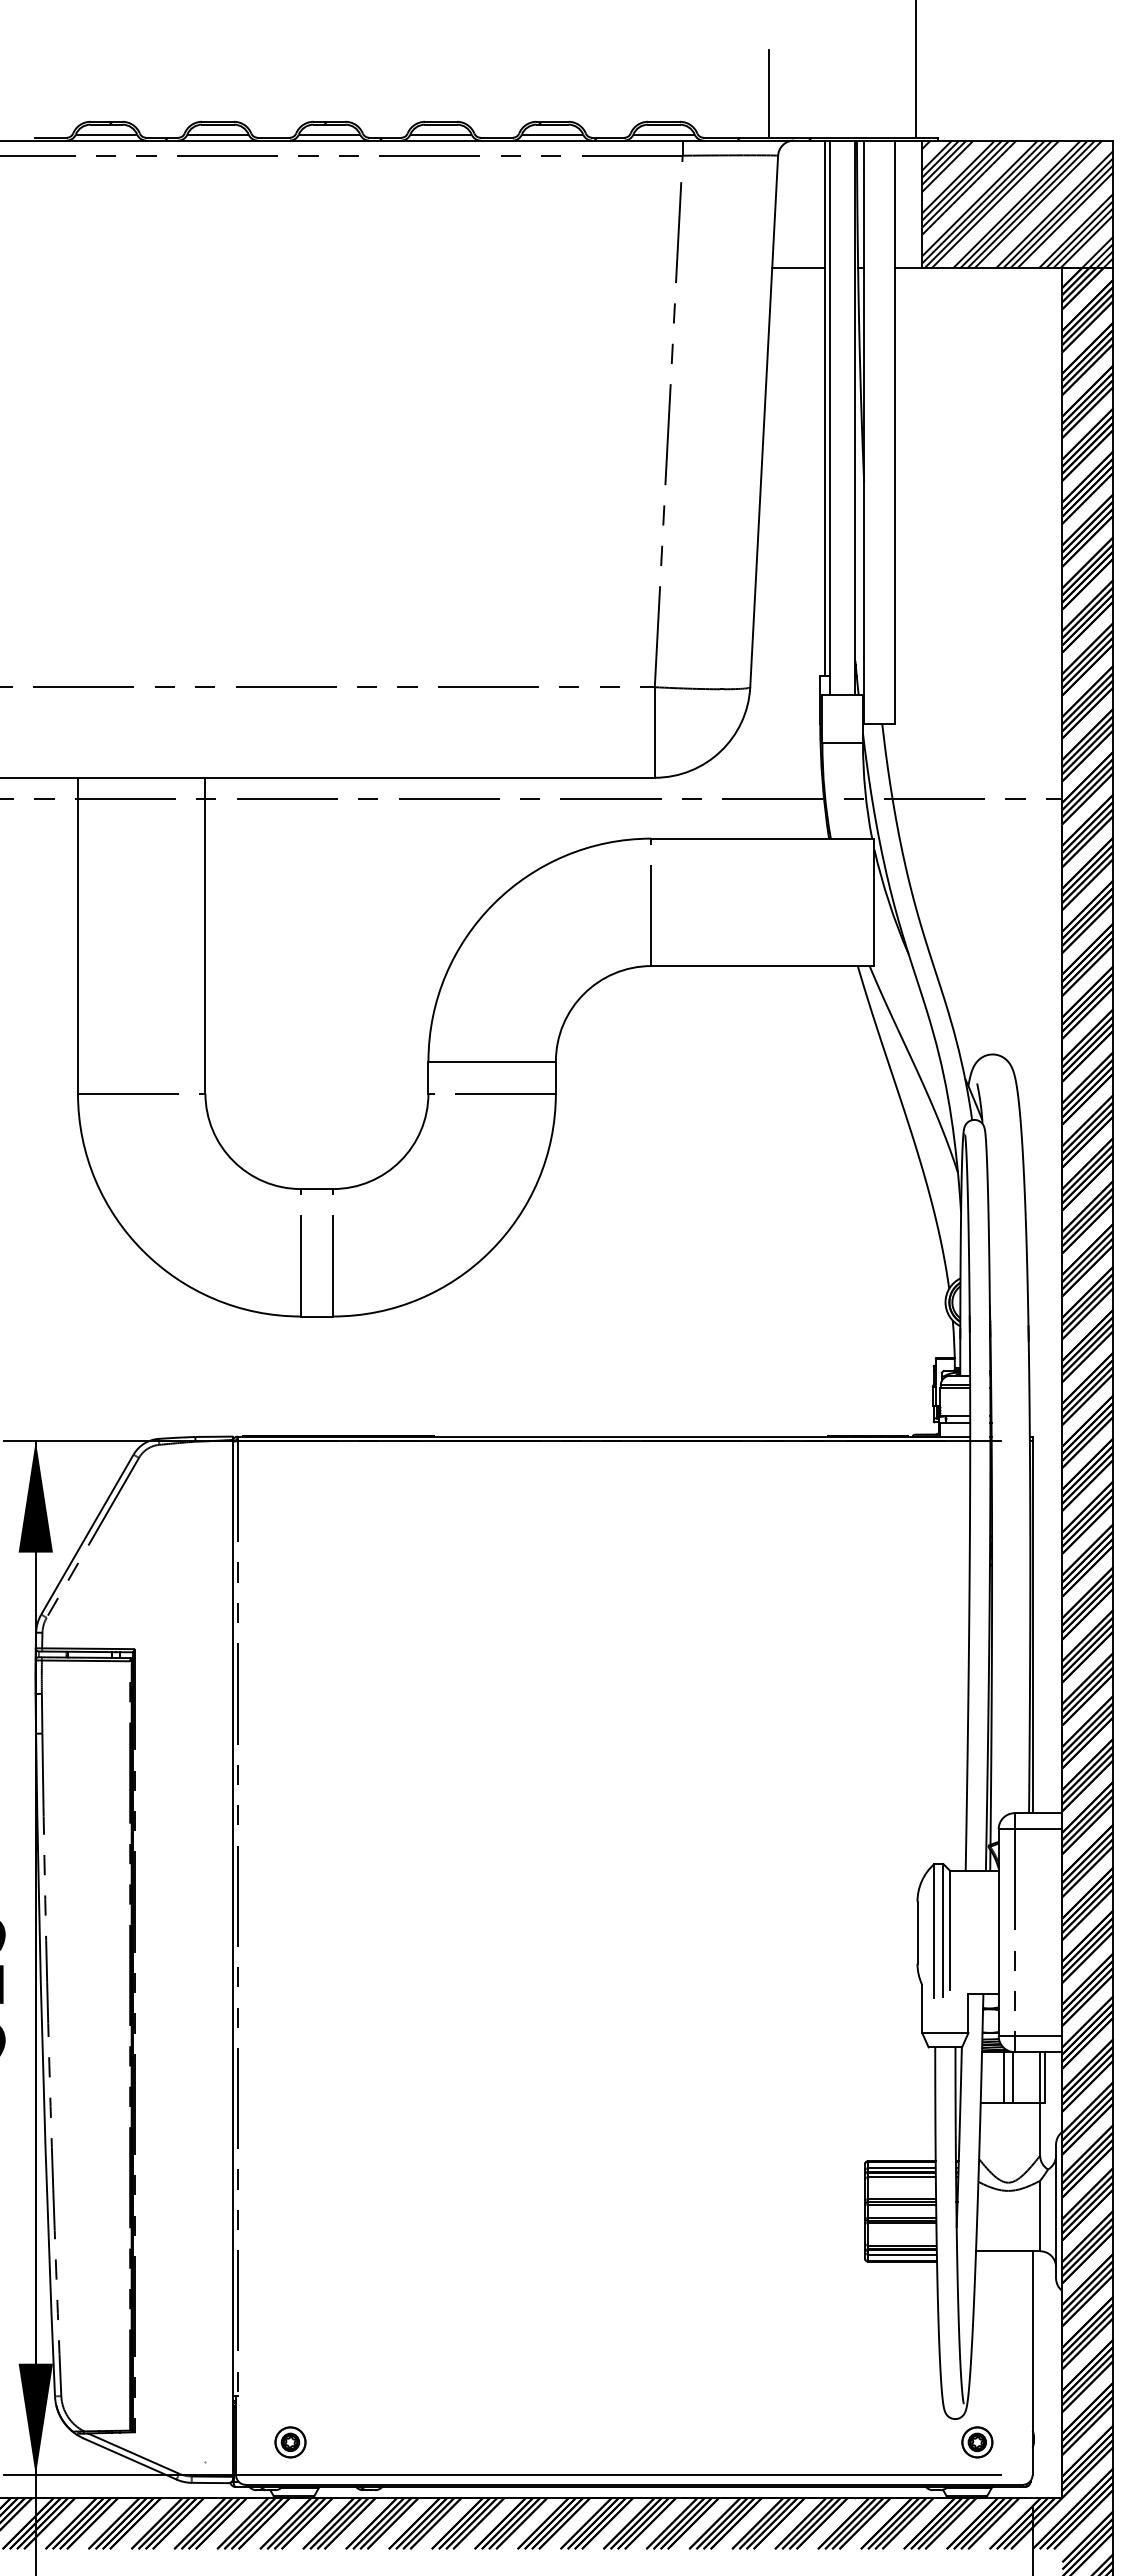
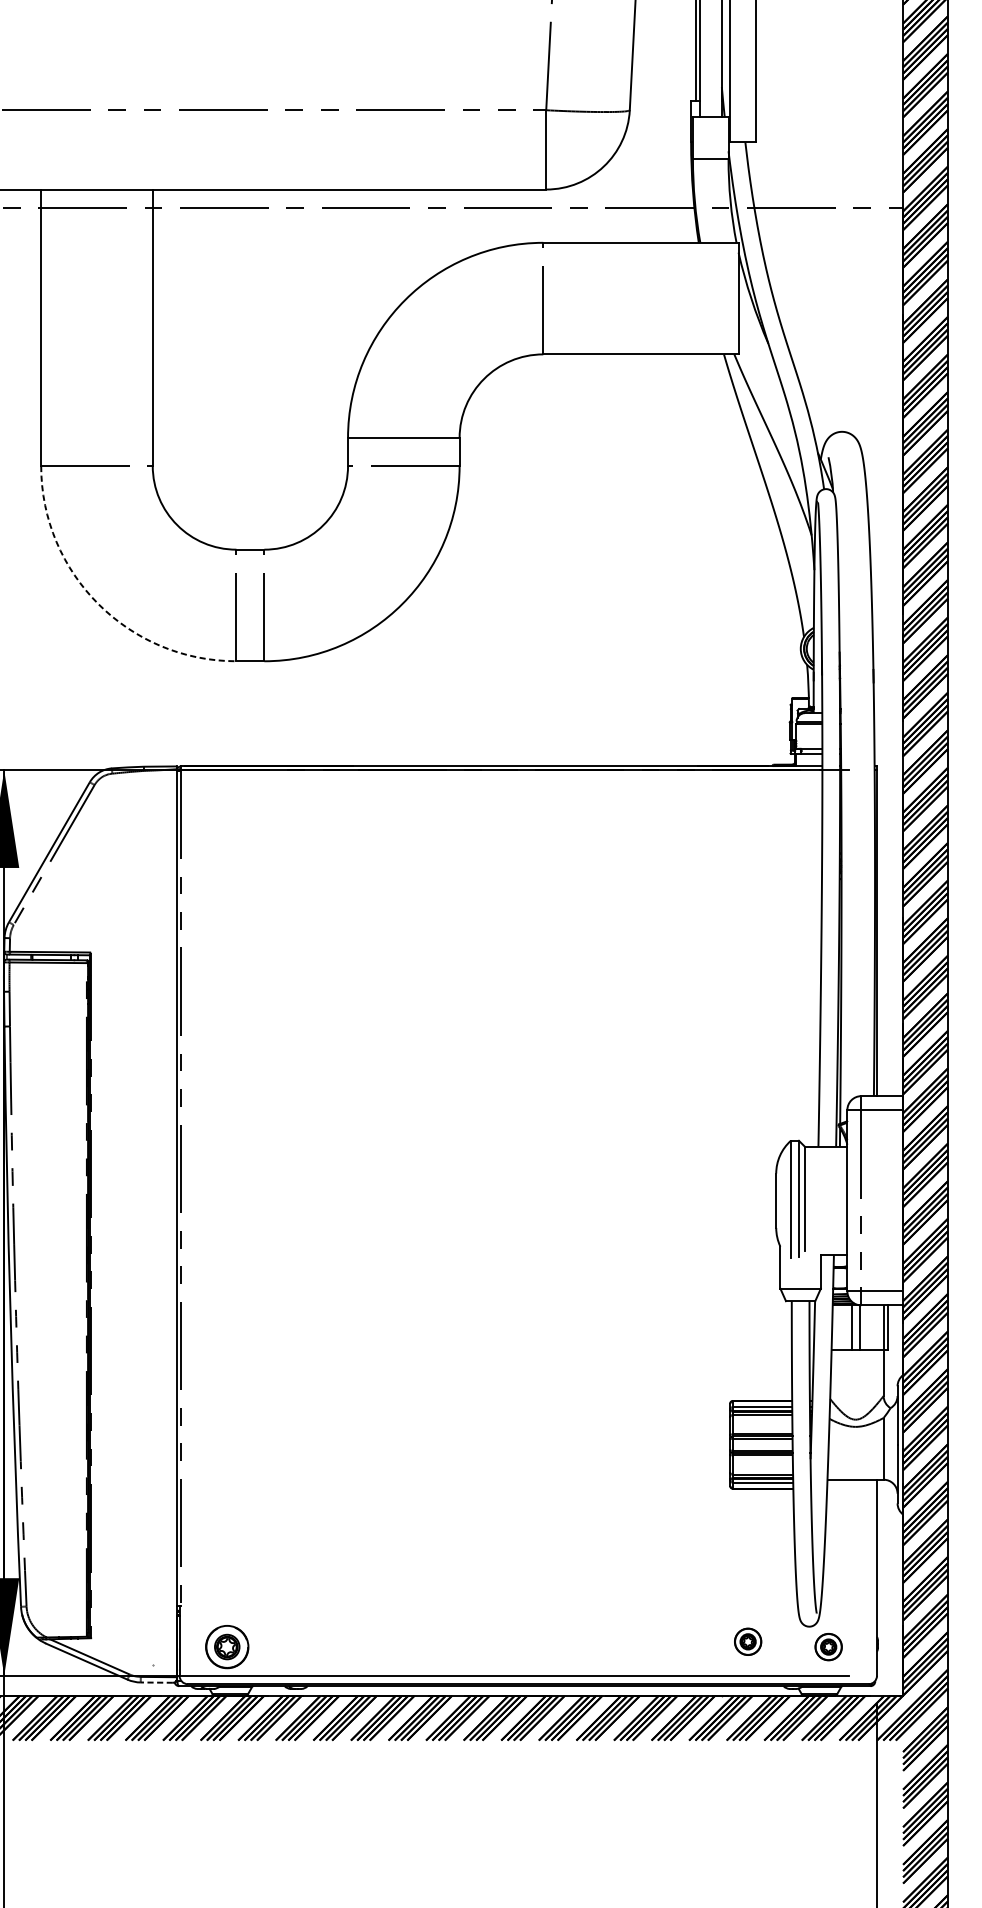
arc: (143, 1251) -> (98, 604), solid -> dashed
part: (885, 2436) -> (748, 1641), added
part: (290, 2442) -> (227, 1647), size x1.6
line: (209, 2482) -> (156, 1682), solid -> dashed

